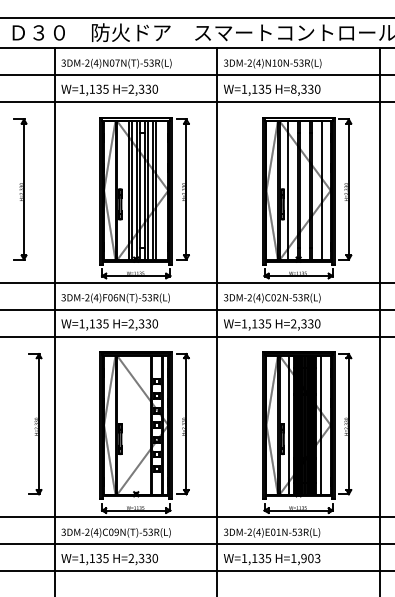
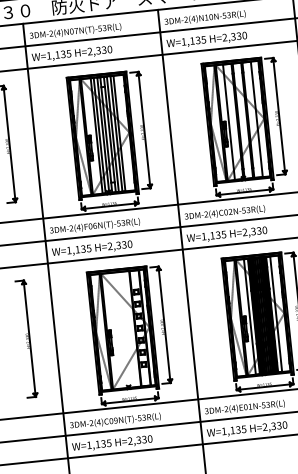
text: (293, 89) -> (224, 37), H=8,330 -> H=2,330
part: (35, 424) -> (26, 339), moved
text: (305, 557) -> (274, 425), H=1,903 -> H=2,330

